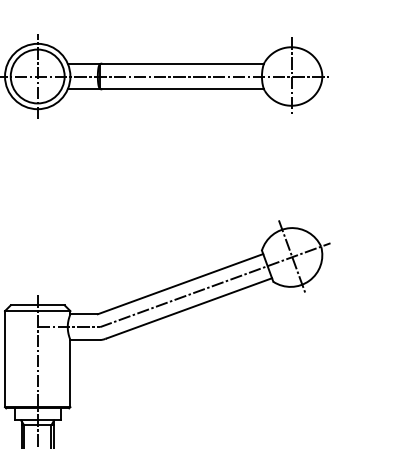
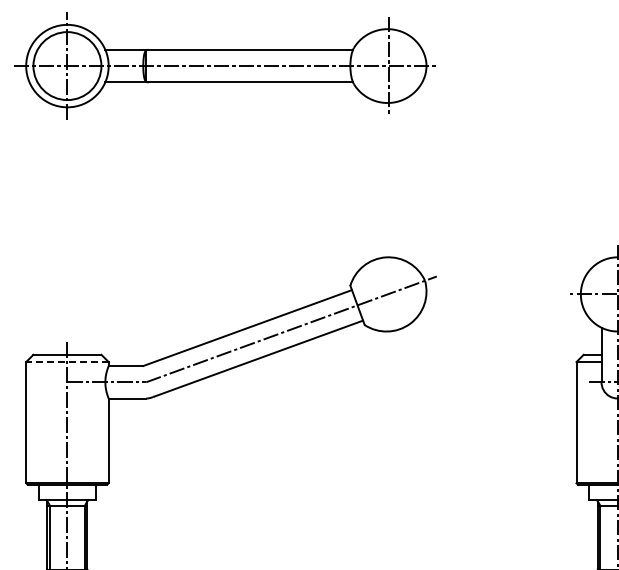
line: (292, 256) -> (388, 293), removed
line: (36, 311) -> (66, 362), solid -> dashed

